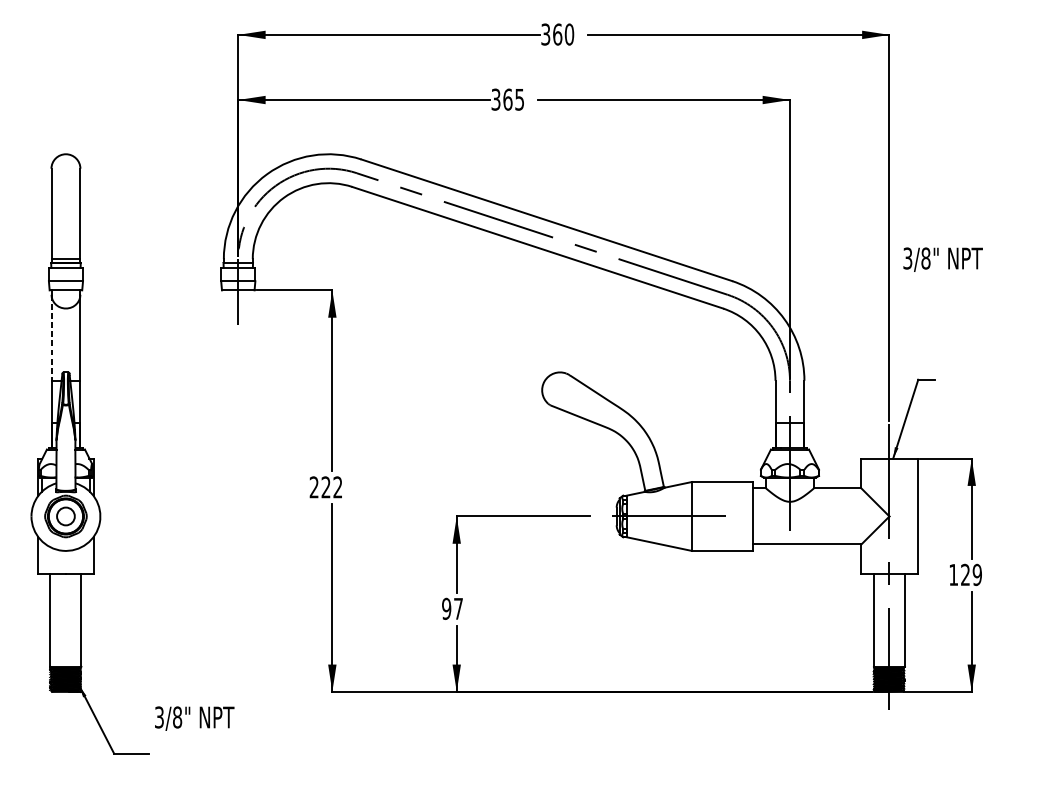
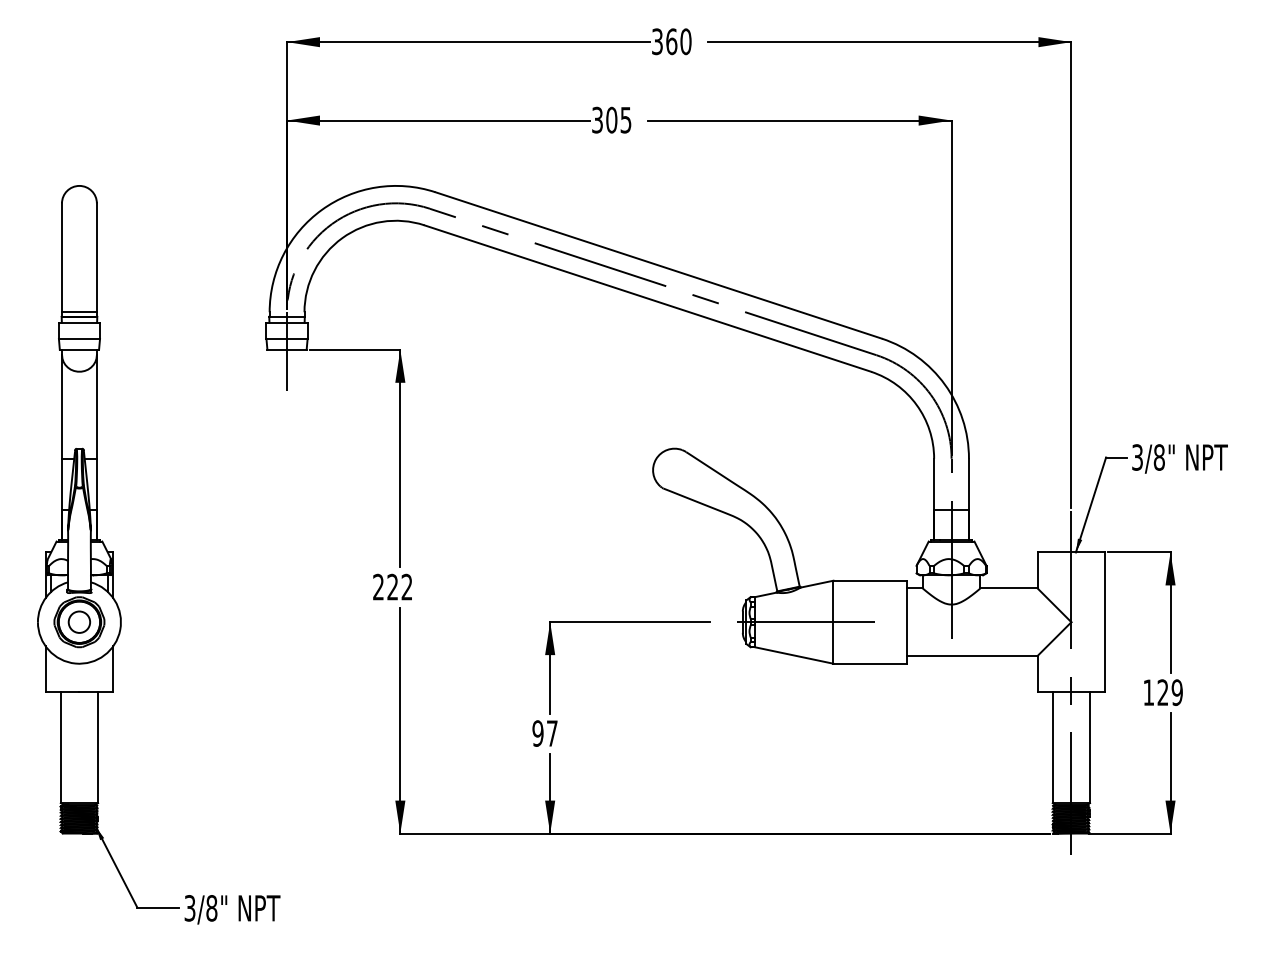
text: (507, 99) -> (611, 119), 365 -> 305
text: (942, 259) -> (1179, 458), moved
line: (51, 337) -> (62, 406), dashed -> solid
text: (194, 718) -> (232, 909), moved

